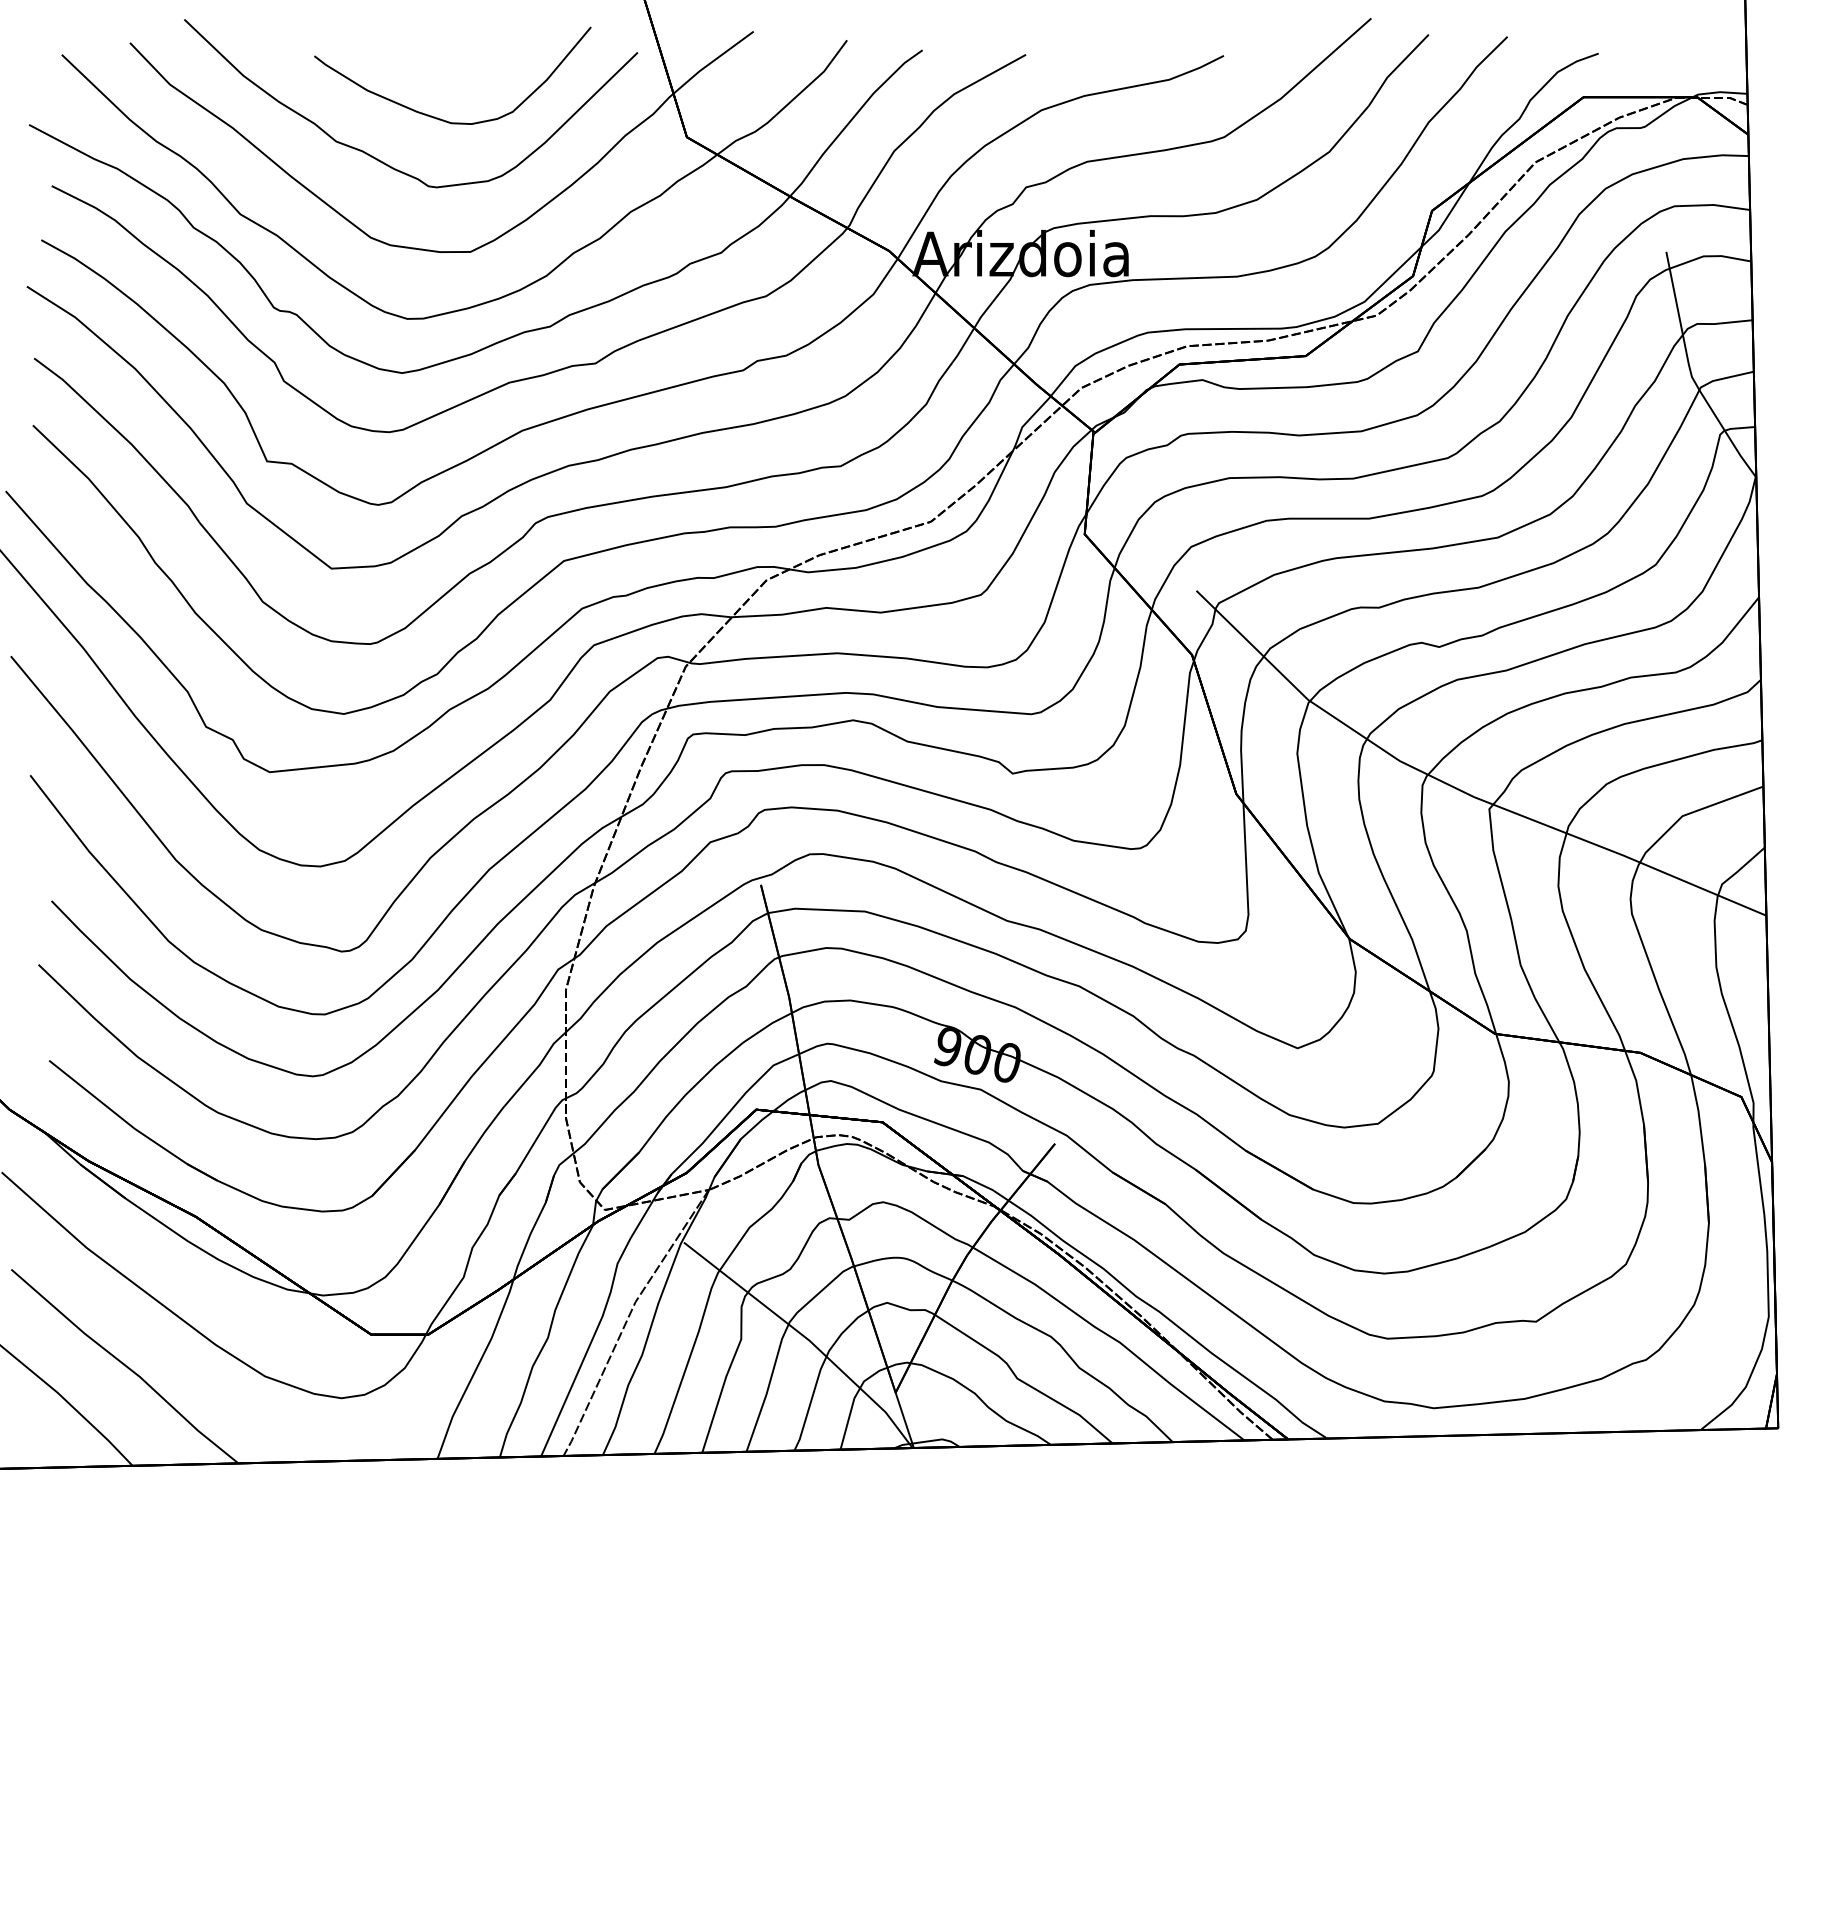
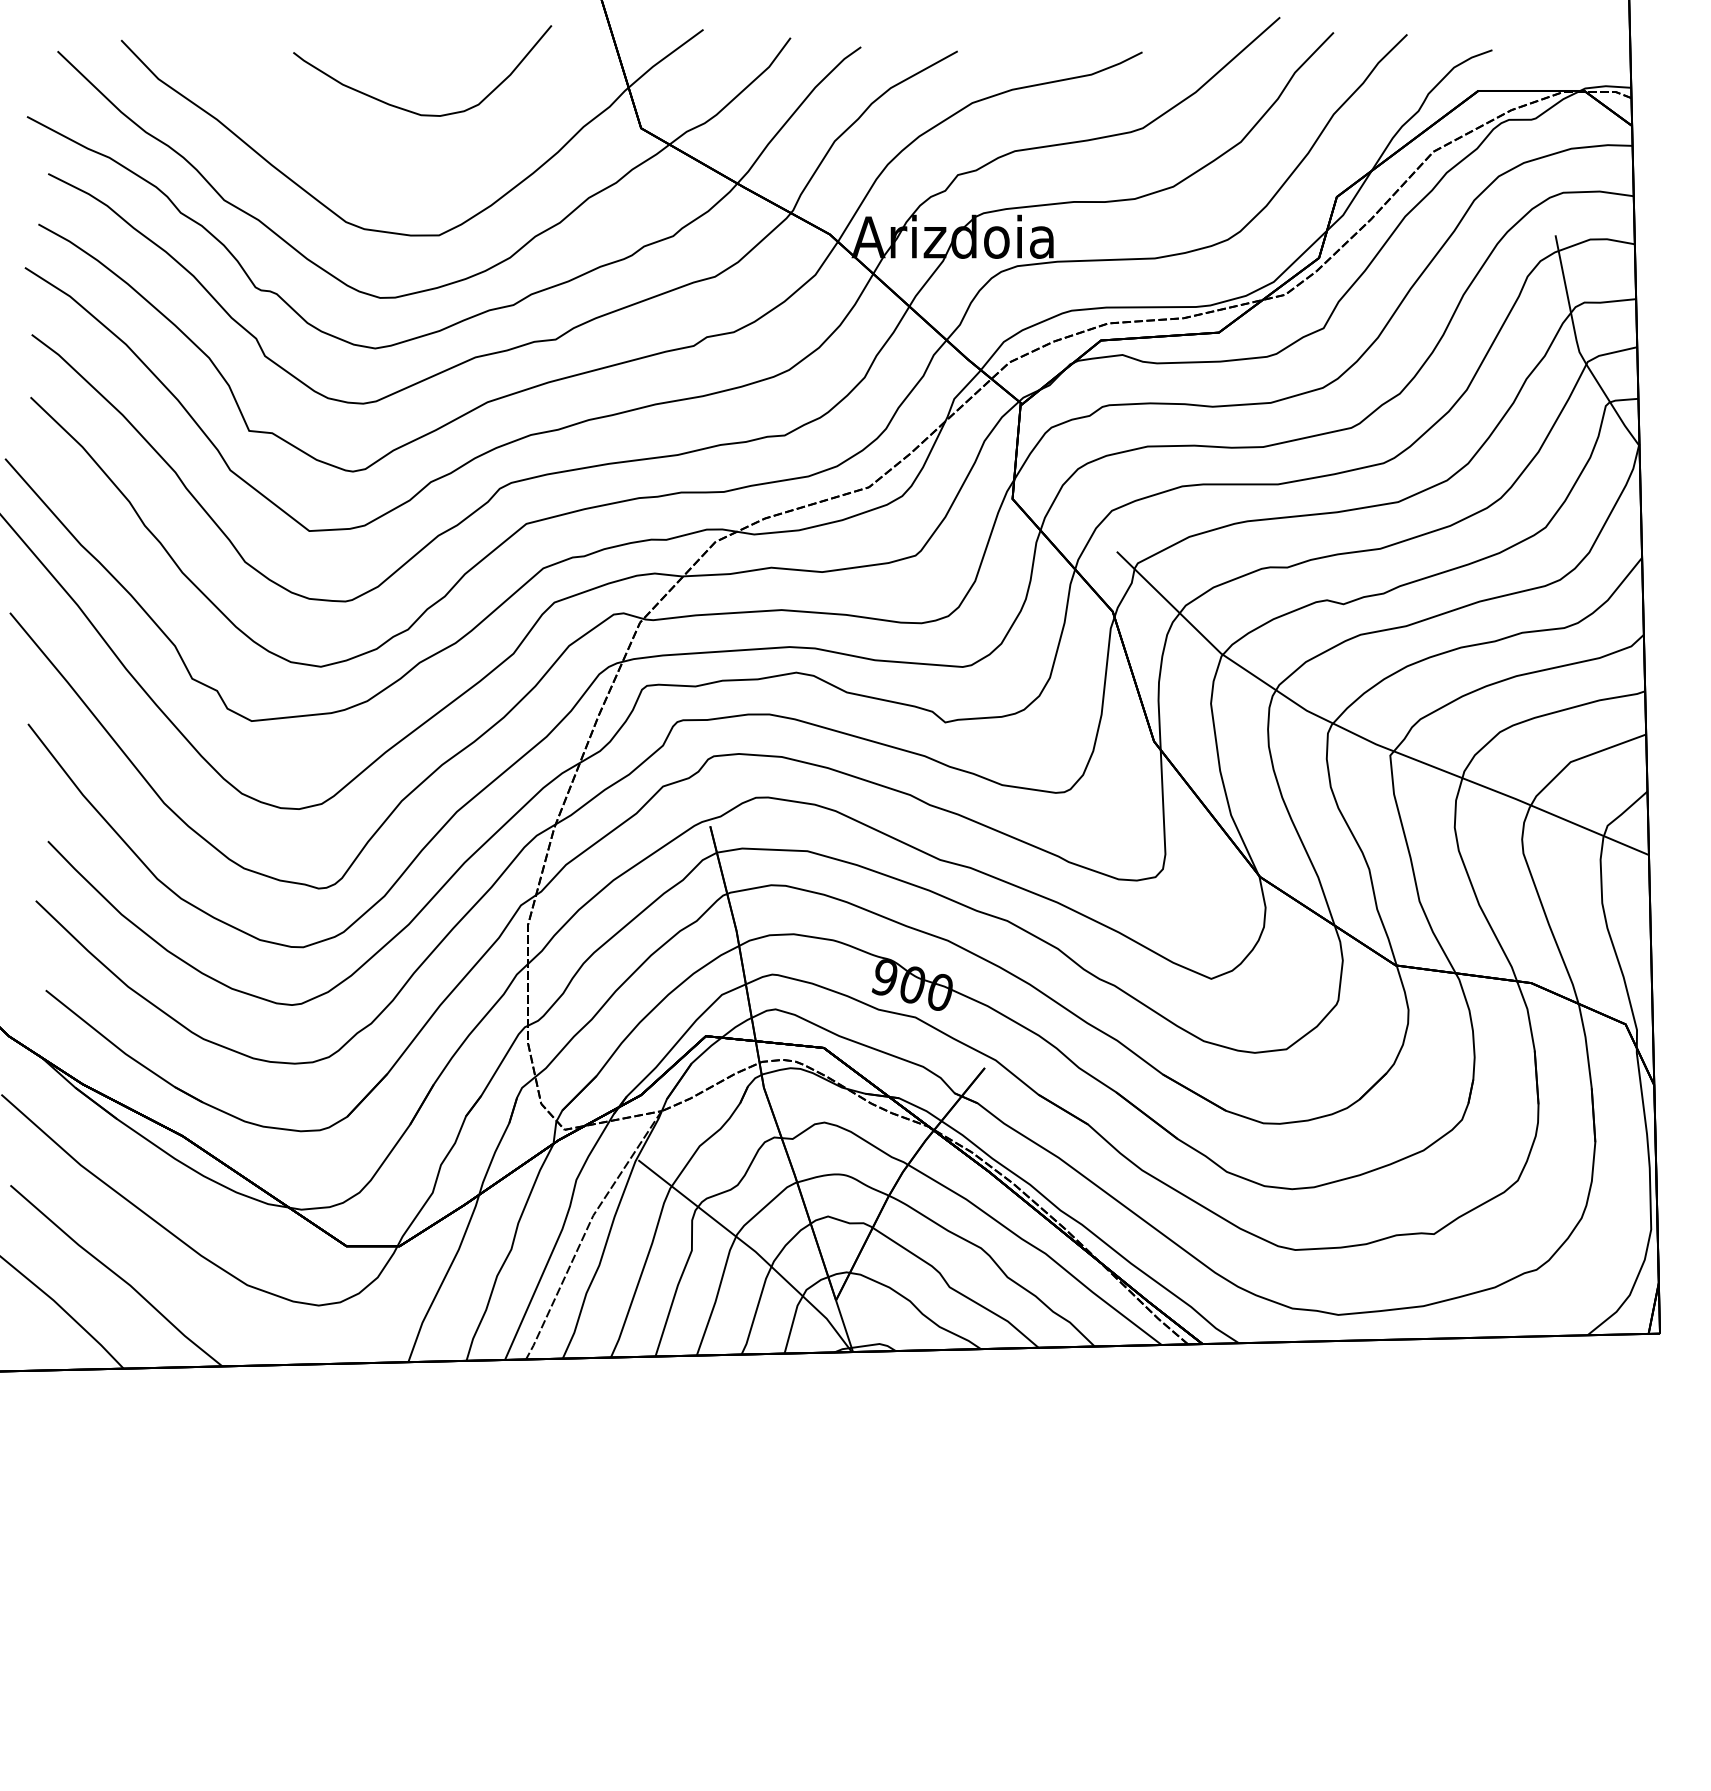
curve: (381, 160) -> (356, 150), removed

